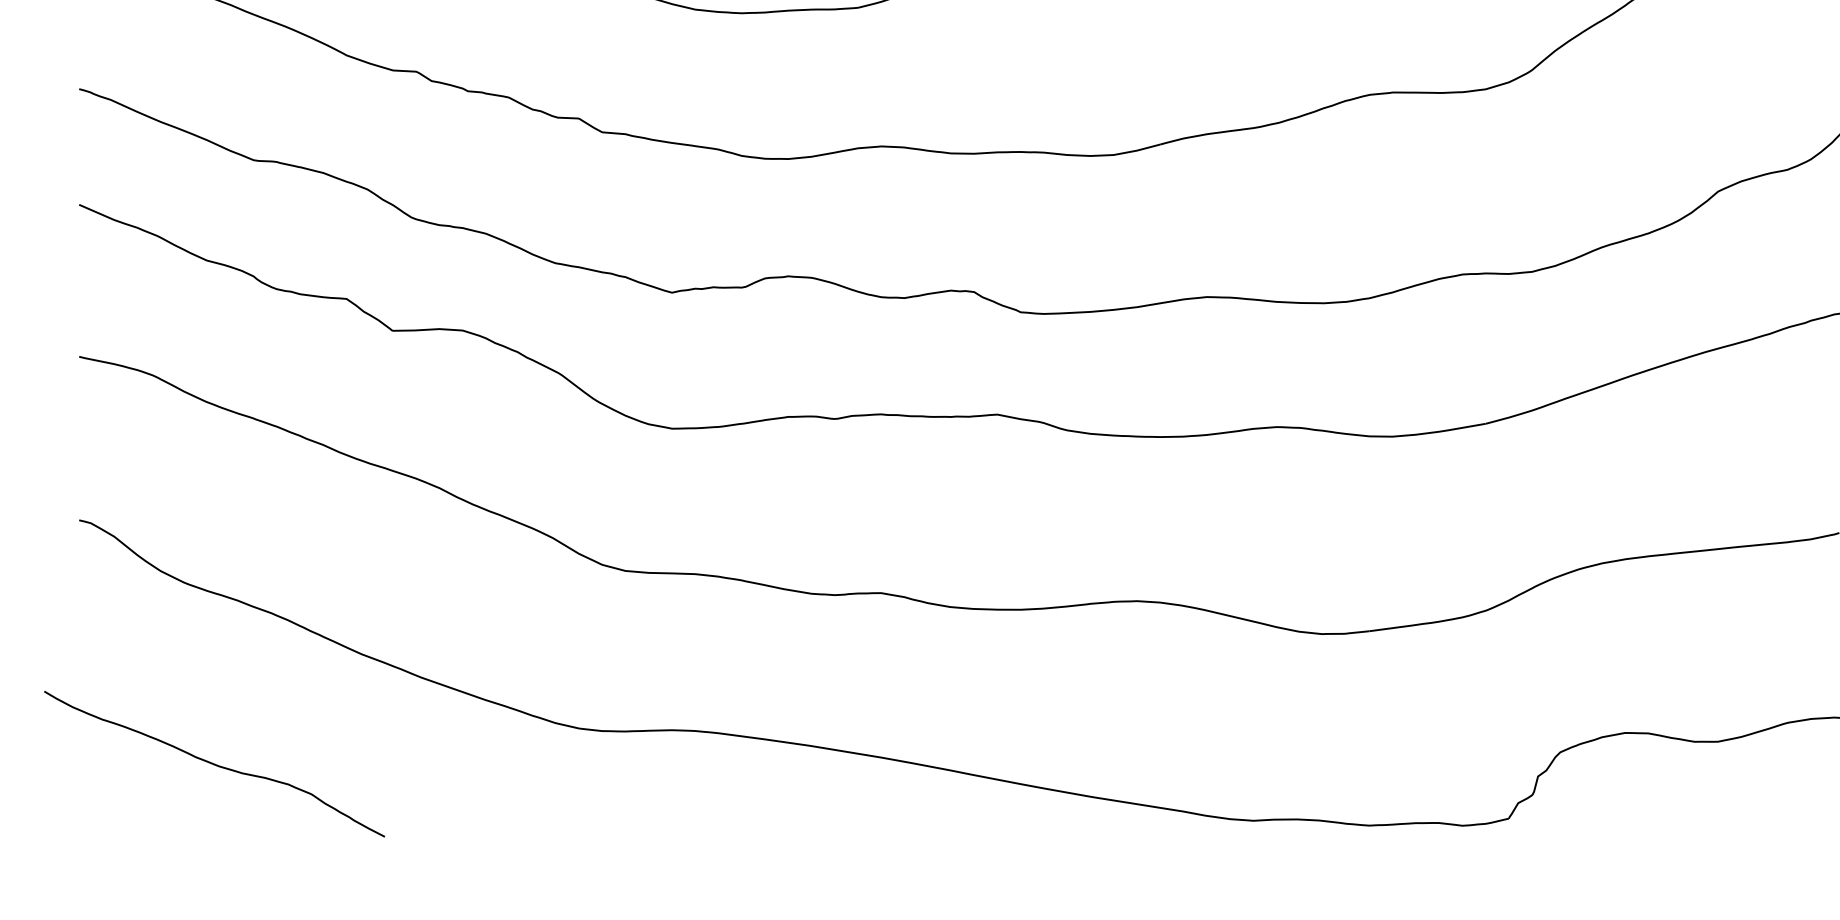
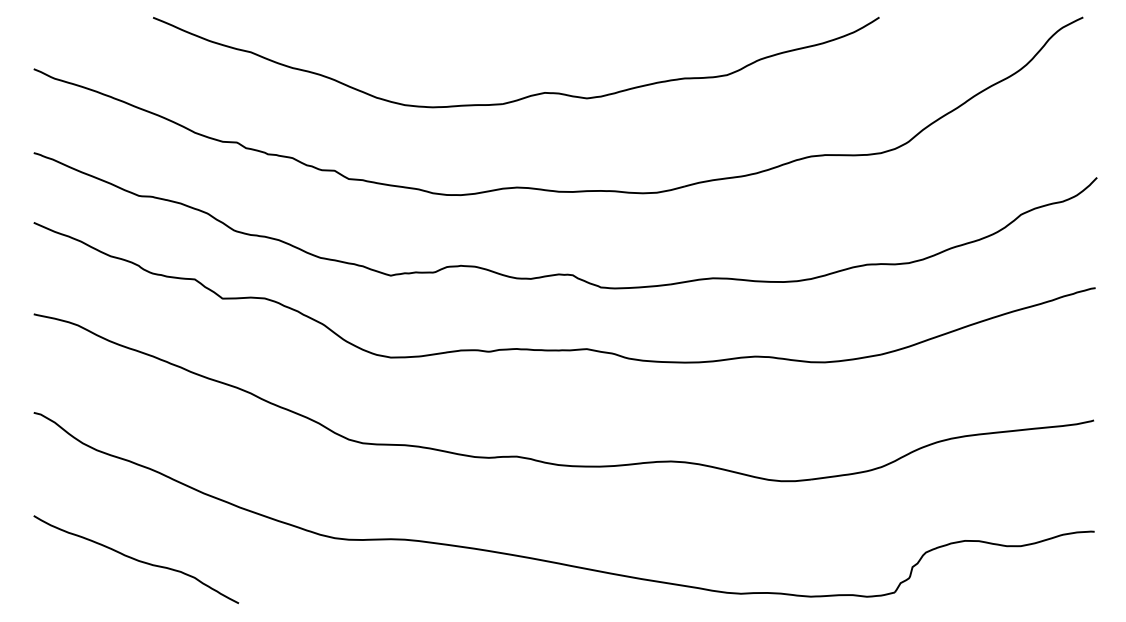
curve: (214, 763) -> (136, 559), moved

